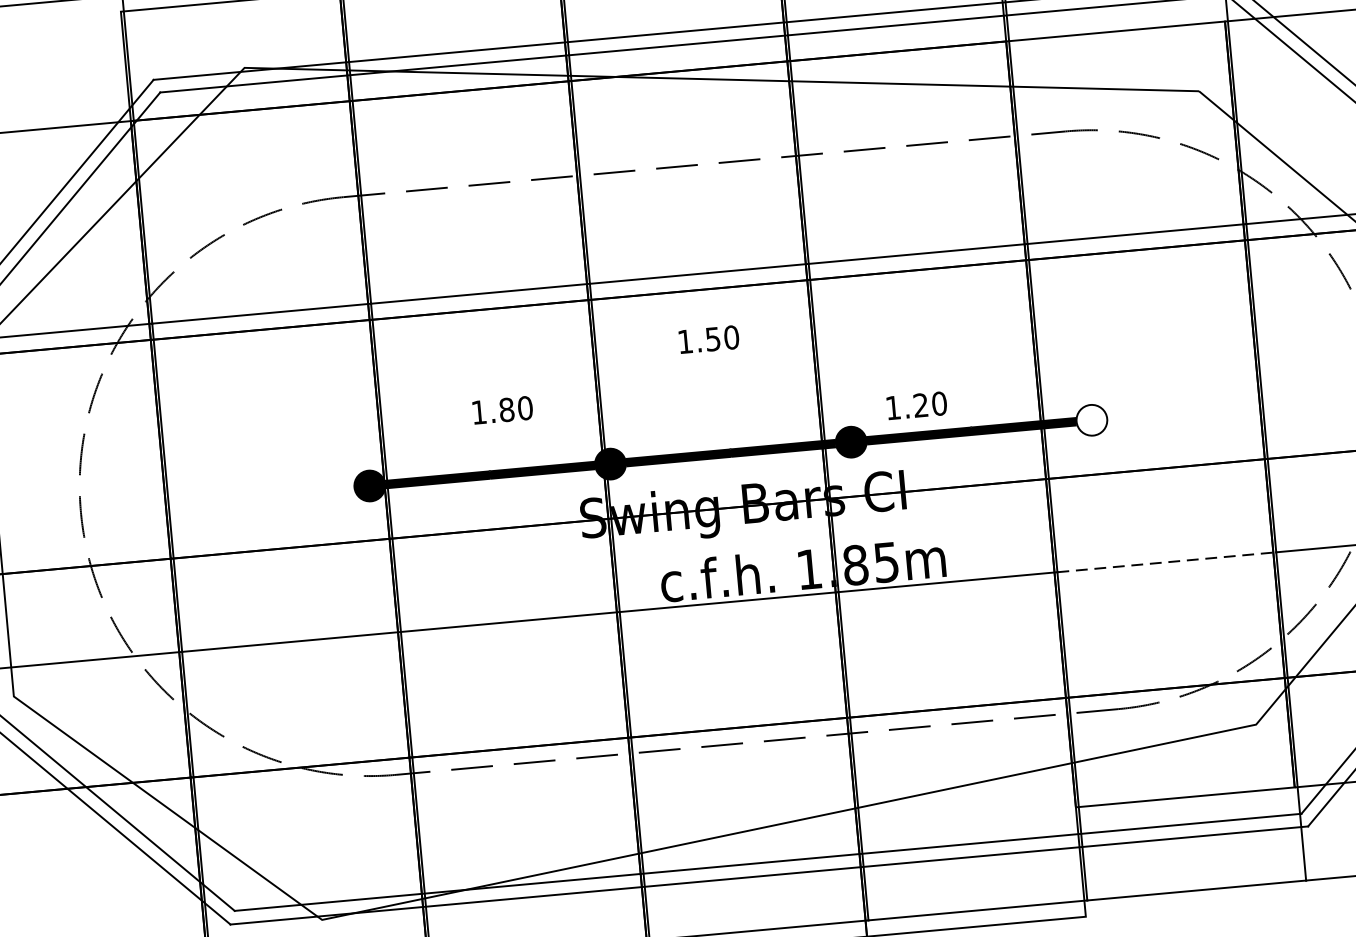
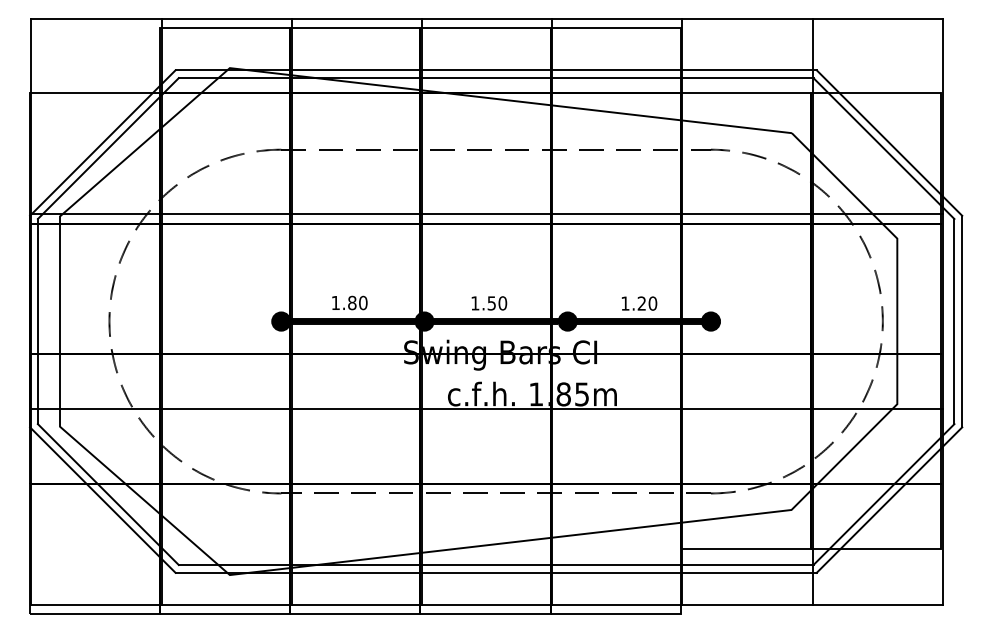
text: (709, 339) -> (489, 303), moved
text: (916, 405) -> (639, 303), moved
text: (502, 409) -> (349, 302), moved
fill: (1091, 420) -> (710, 321), added
line: (1168, 562) -> (748, 409), dashed -> solid

